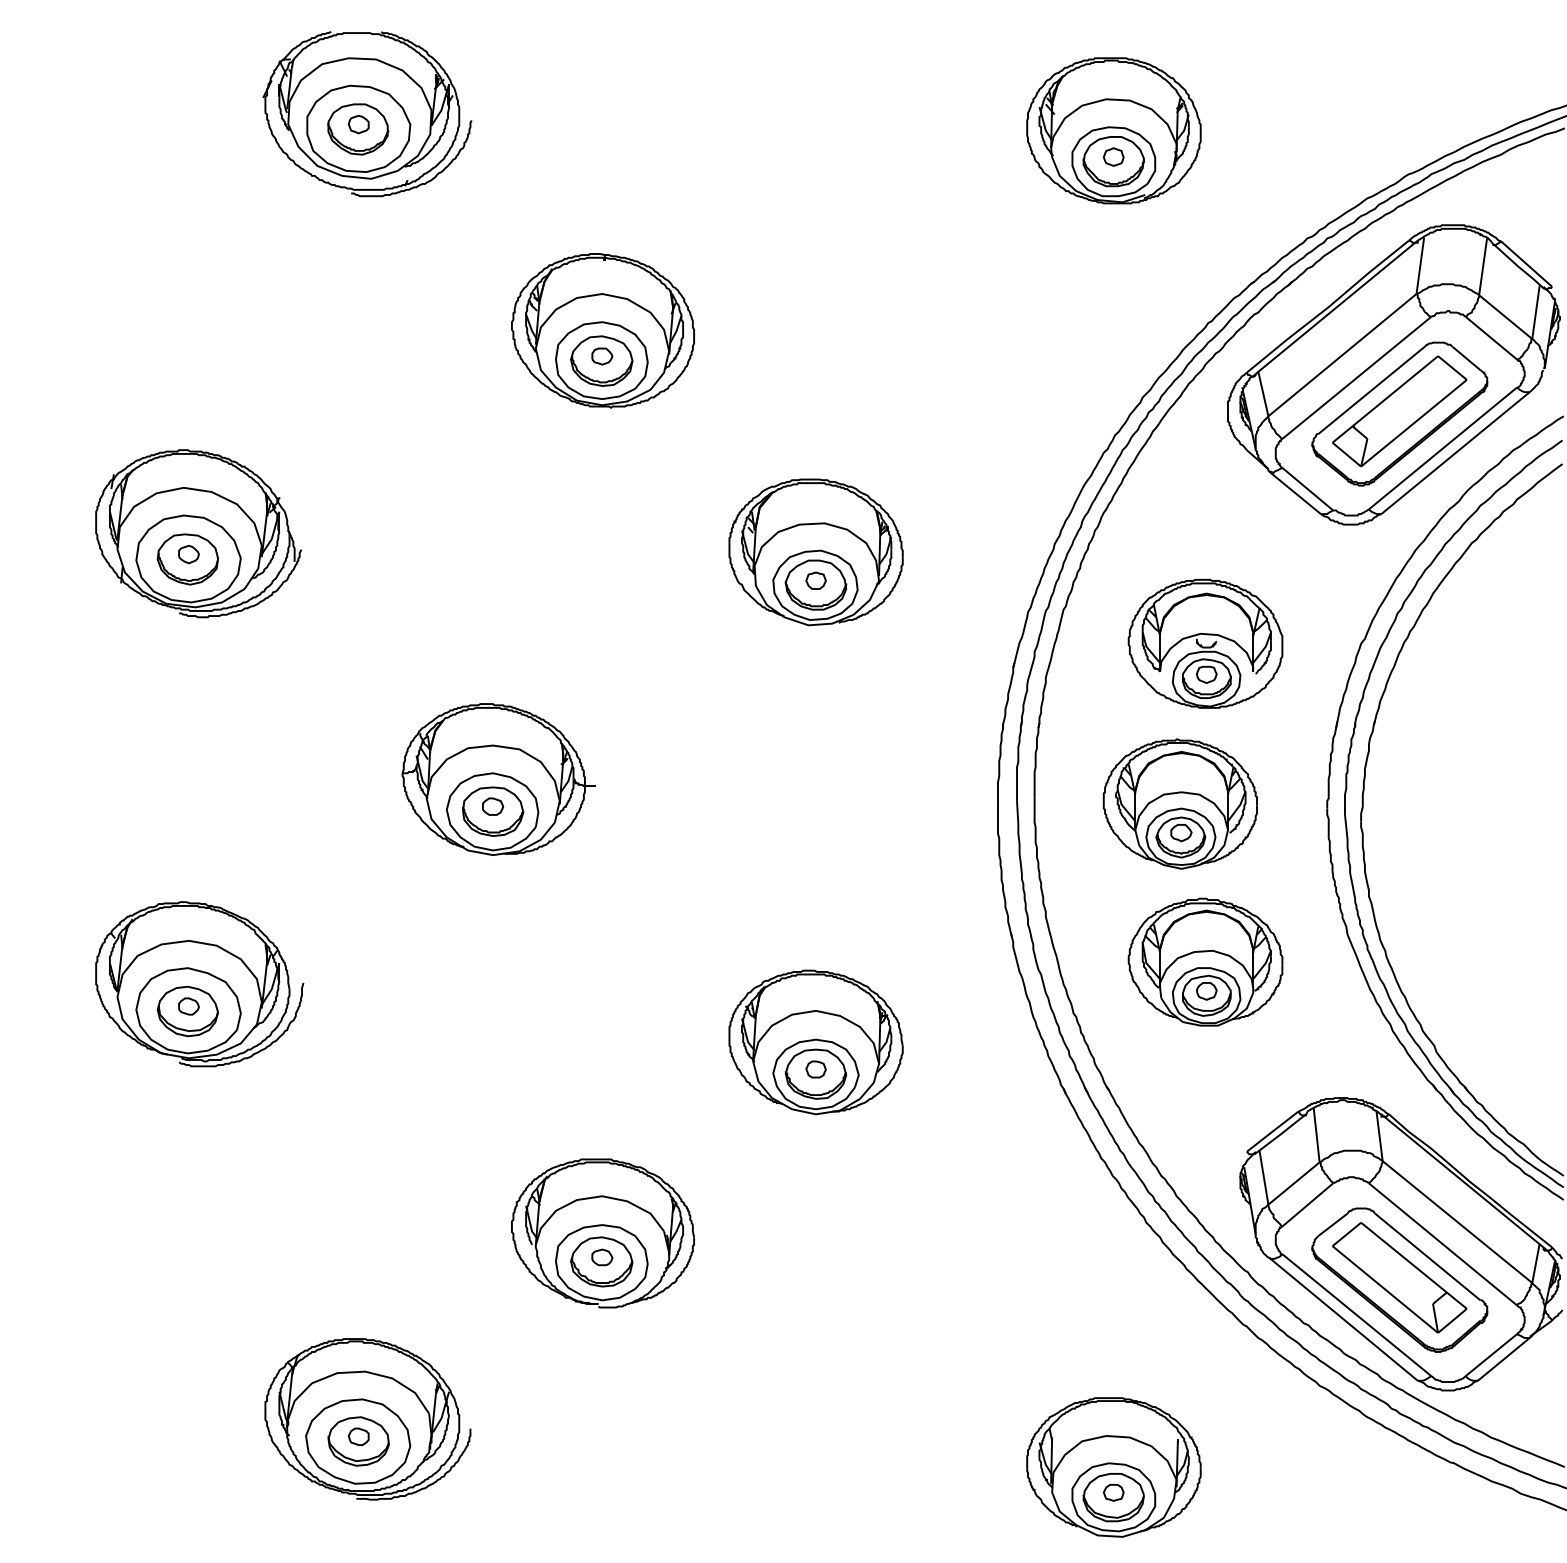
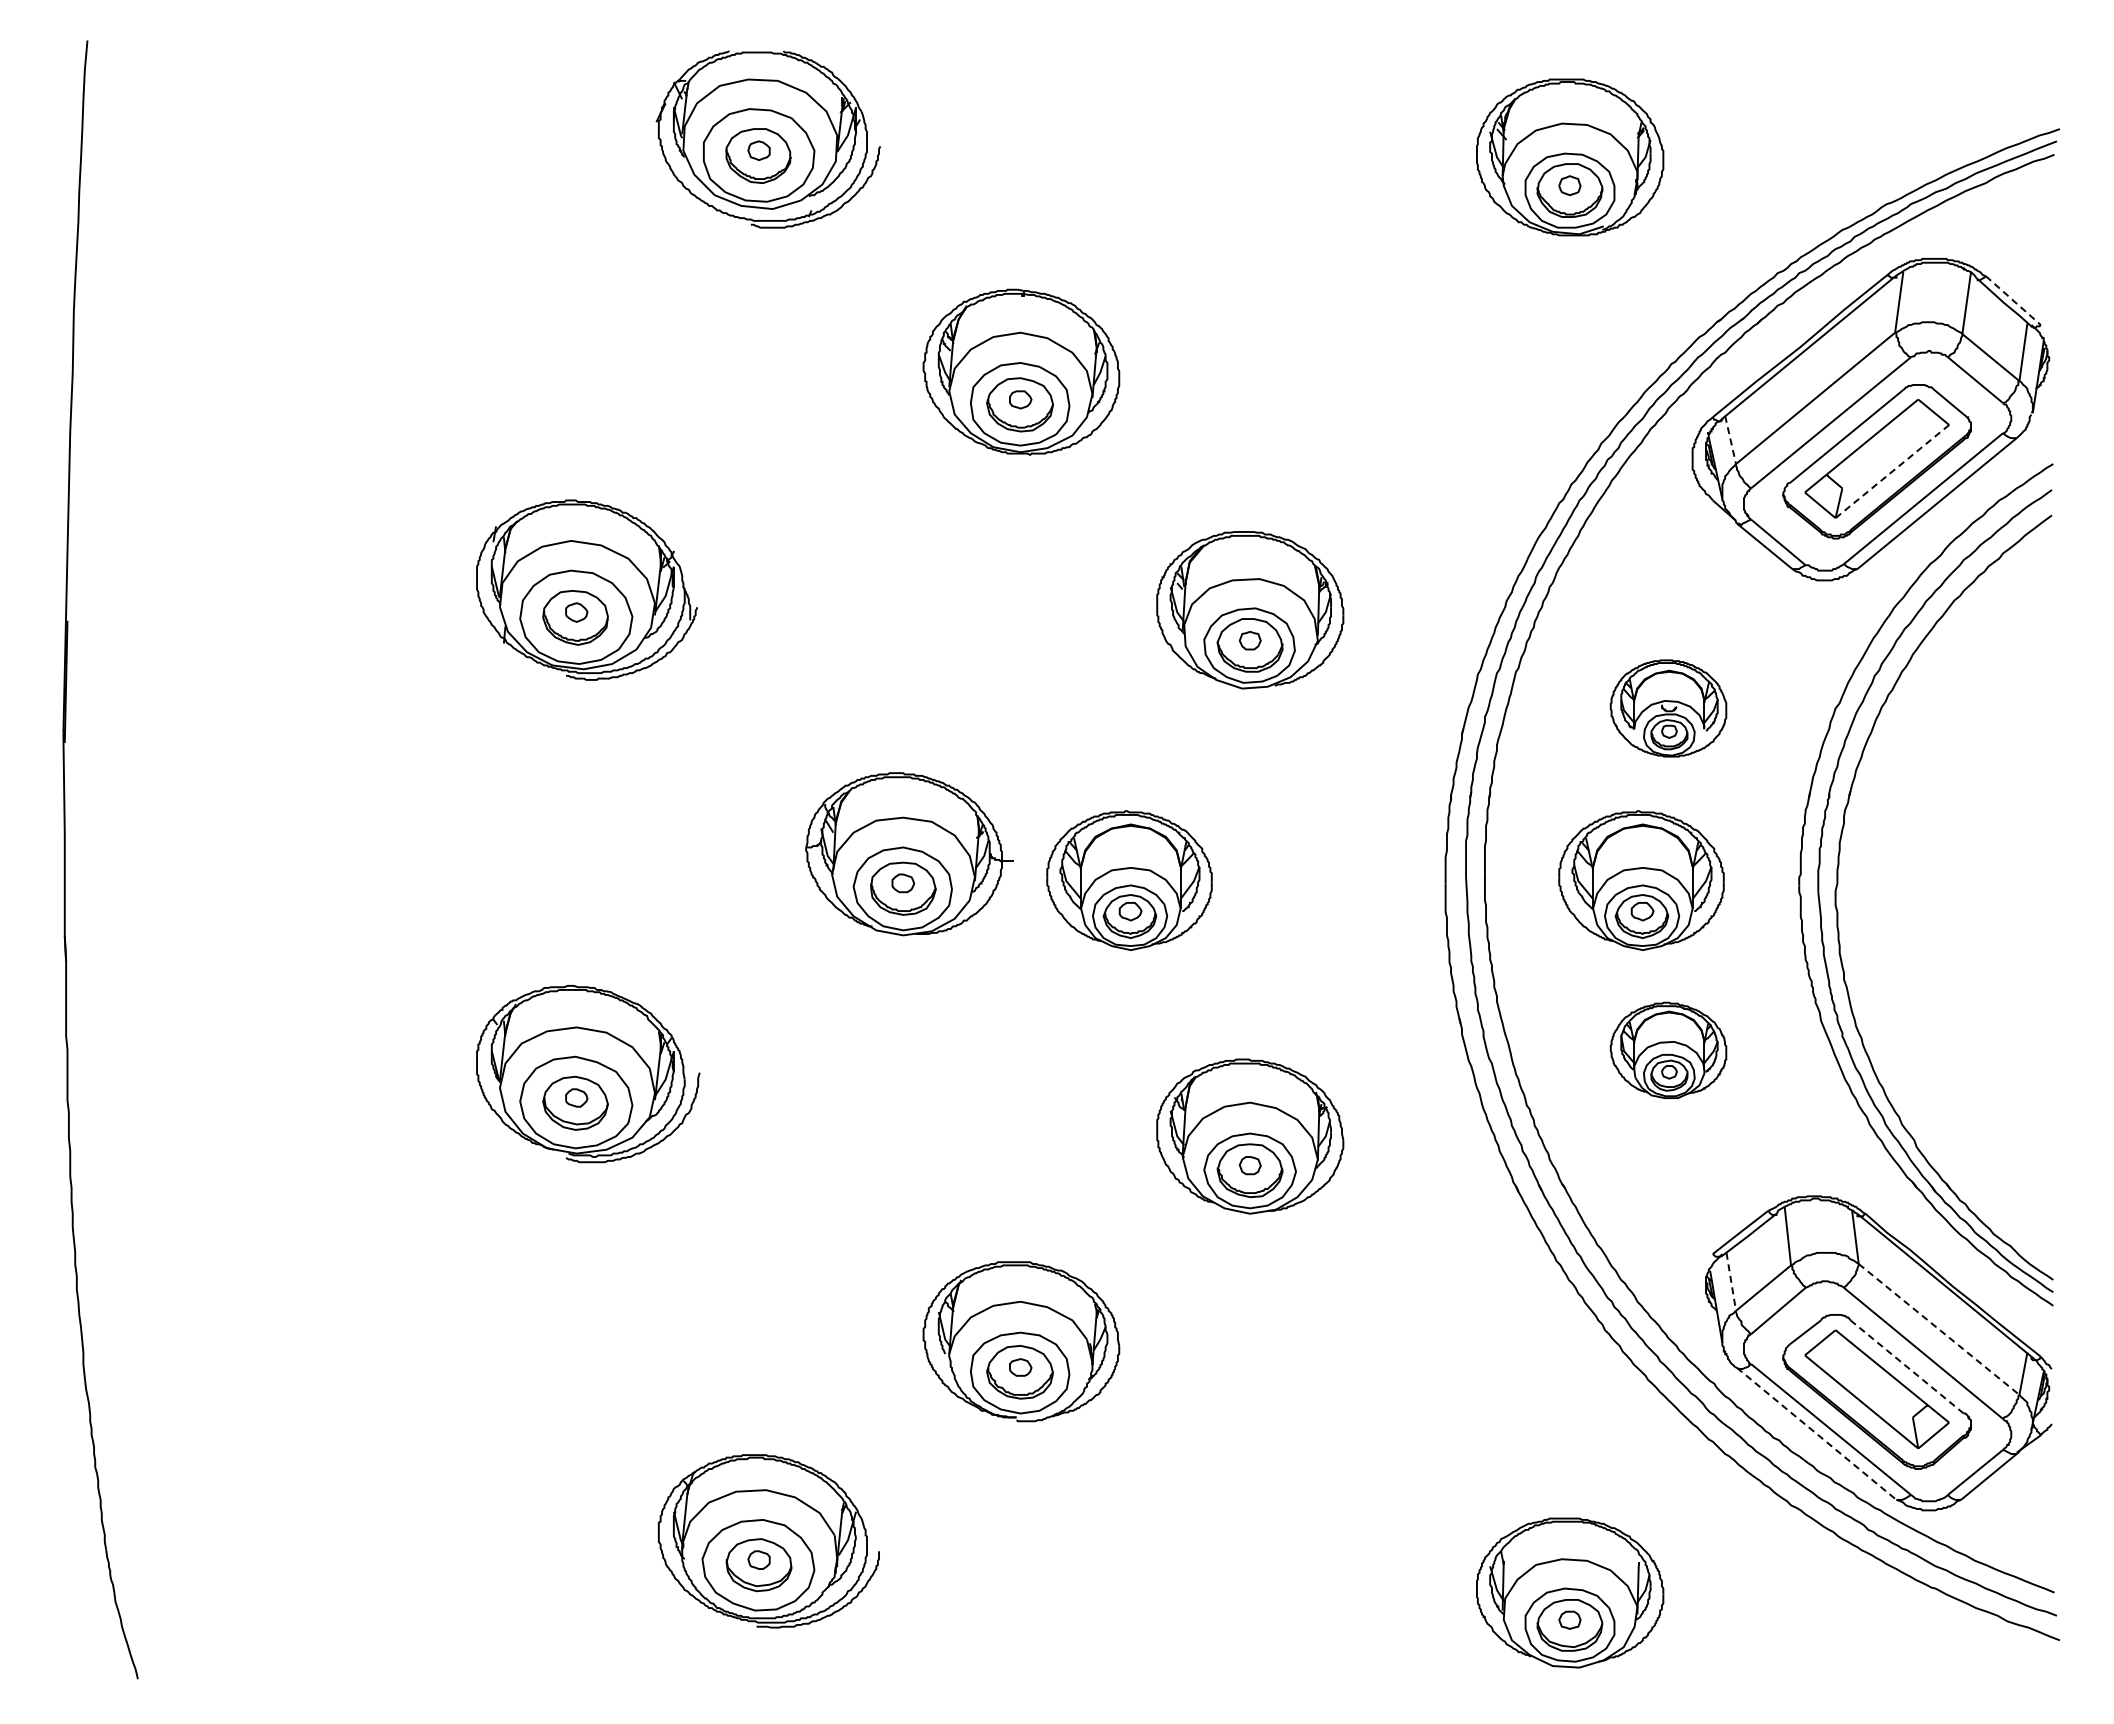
line: (1526, 263) -> (2013, 300), solid -> dashed
line: (1263, 393) -> (1730, 439), solid -> dashed
line: (1414, 423) -> (1892, 471), solid -> dashed
part: (1205, 643) -> (1668, 708), size x0.7
part: (703, 804) -> (1129, 880), added
part: (1205, 962) -> (1668, 1050), size x0.7
line: (1264, 1178) -> (1731, 1282), solid -> dashed
line: (1457, 1222) -> (1939, 1329), solid -> dashed
line: (1427, 1256) -> (1906, 1366), solid -> dashed
line: (1343, 1318) -> (1816, 1433), solid -> dashed

